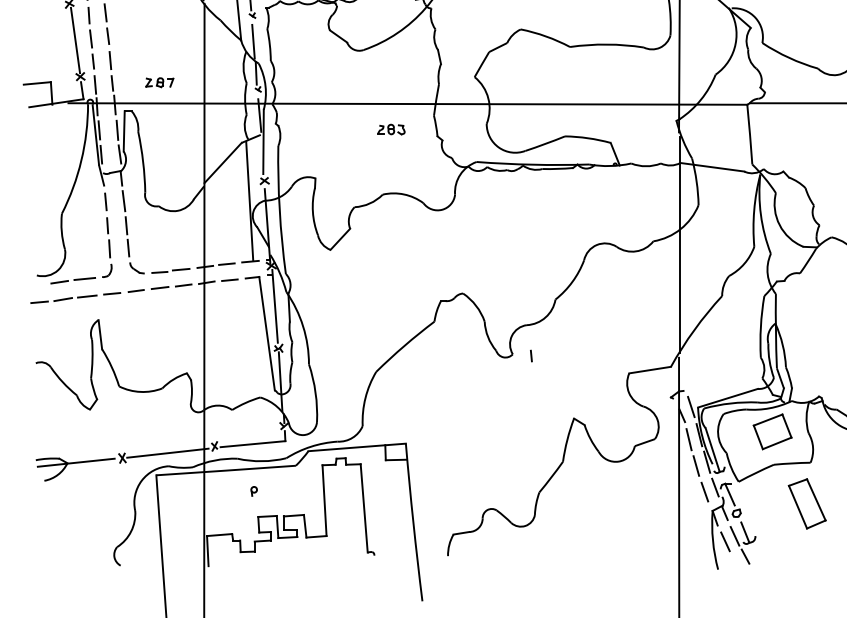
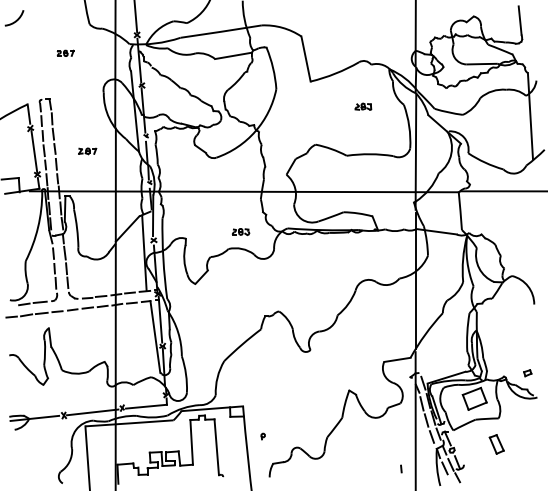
part: (159, 82) -> (87, 151), moved
part: (390, 128) -> (240, 231), moved
line: (531, 355) -> (401, 468), moved
part: (253, 491) -> (262, 436), moved
part: (807, 504) -> (496, 444), size x0.6

